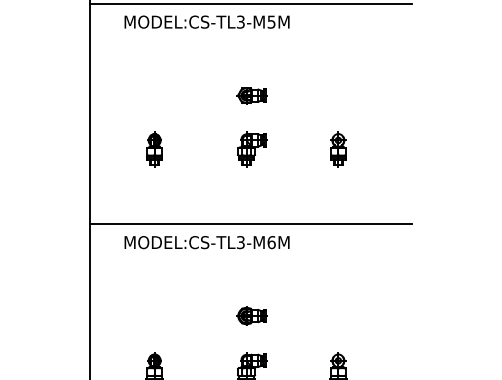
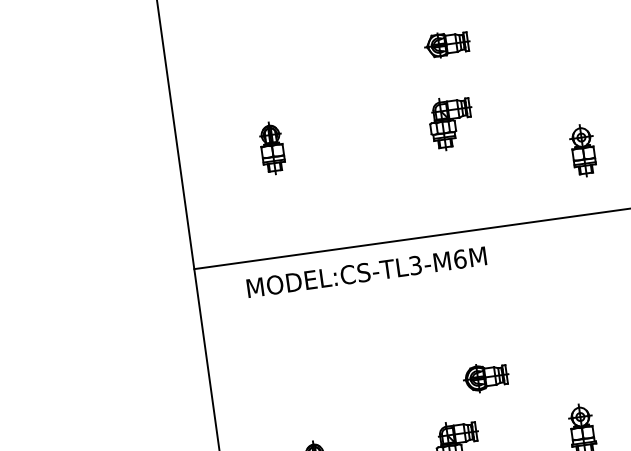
part: (251, 95) -> (446, 44), moved
part: (252, 149) -> (451, 123), moved
part: (338, 149) -> (583, 150), moved
part: (251, 315) -> (485, 376), moved

